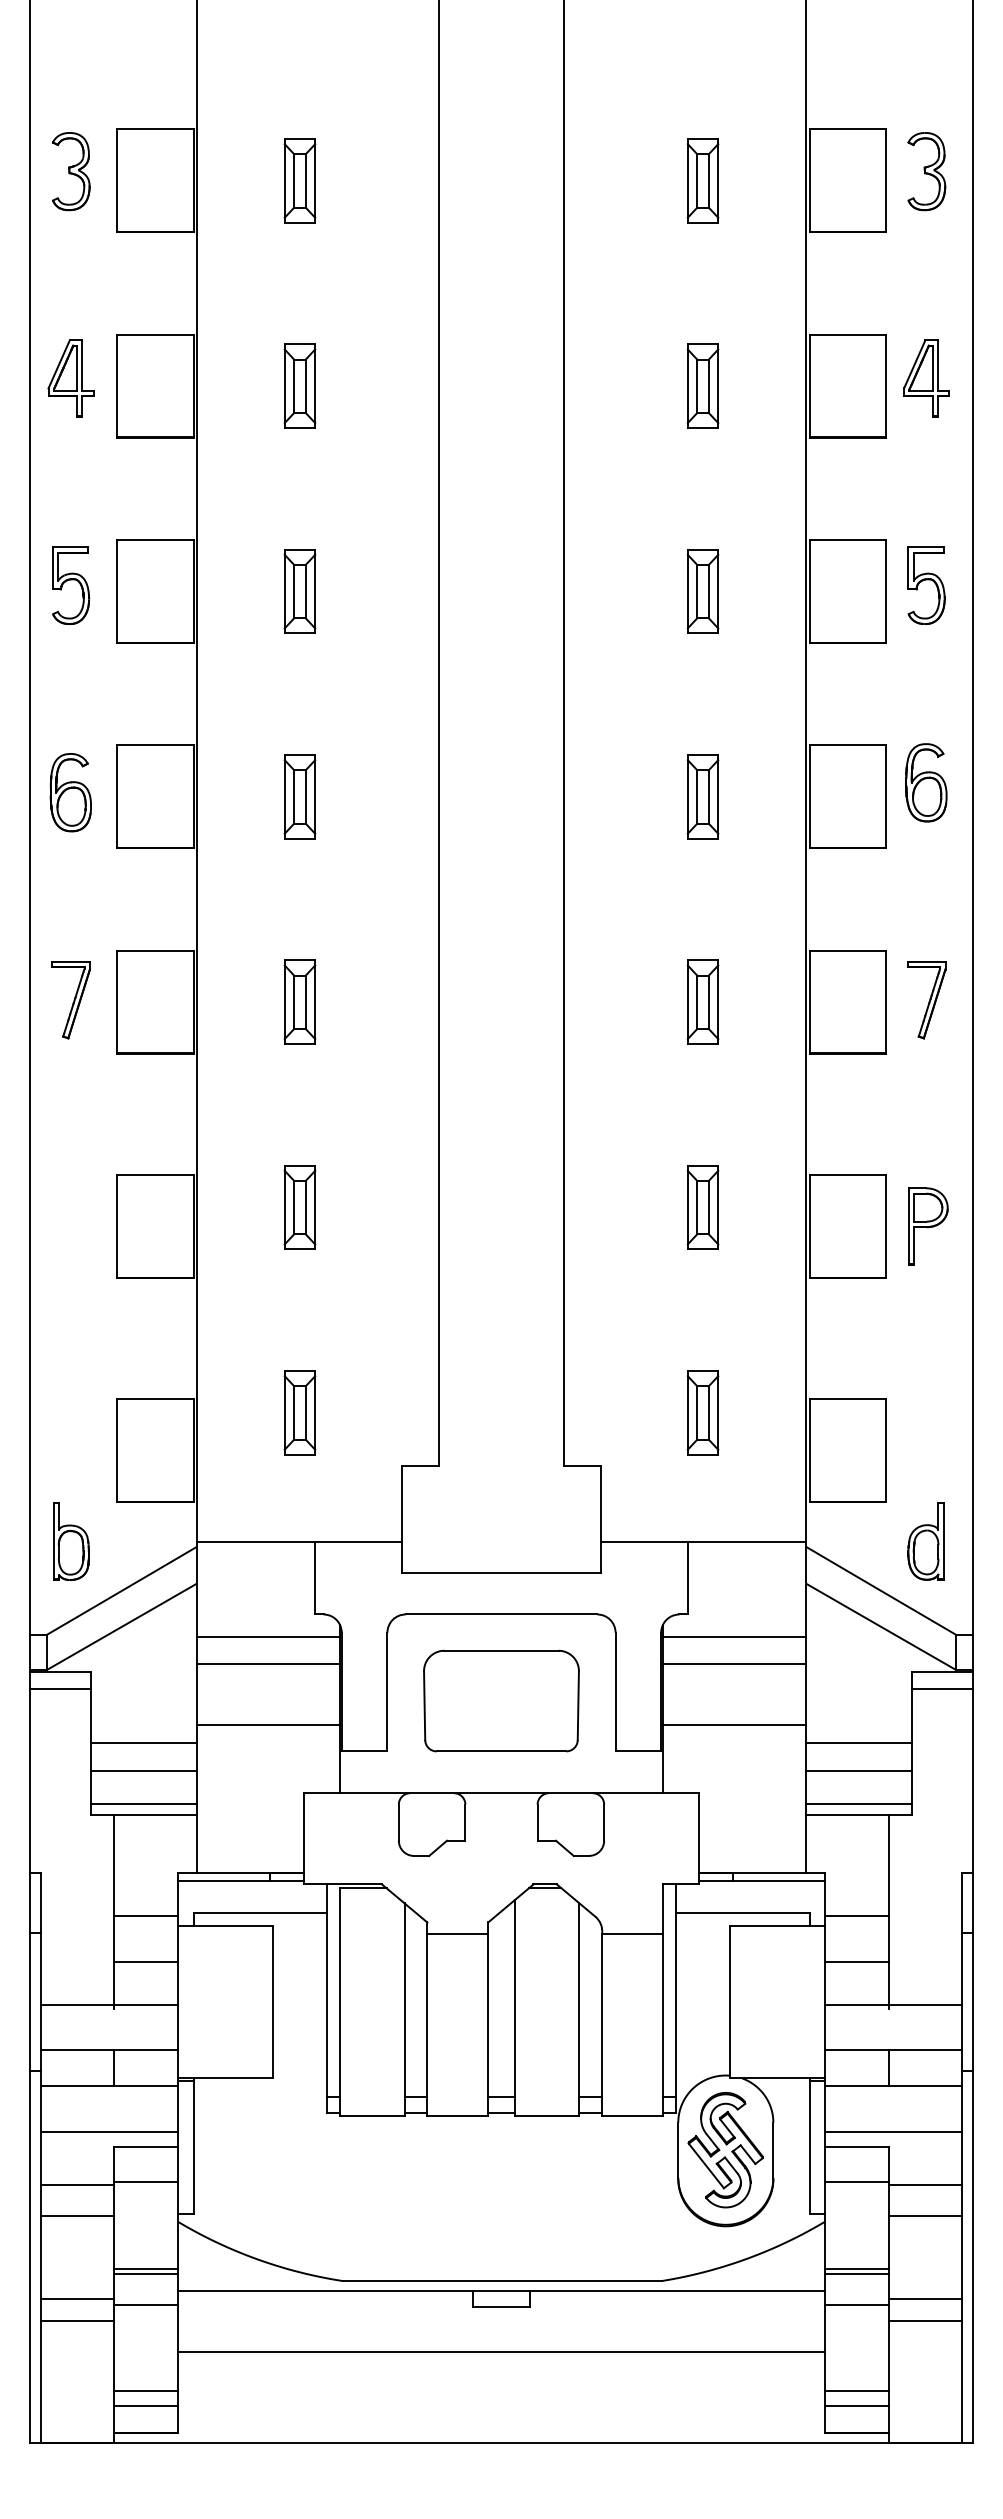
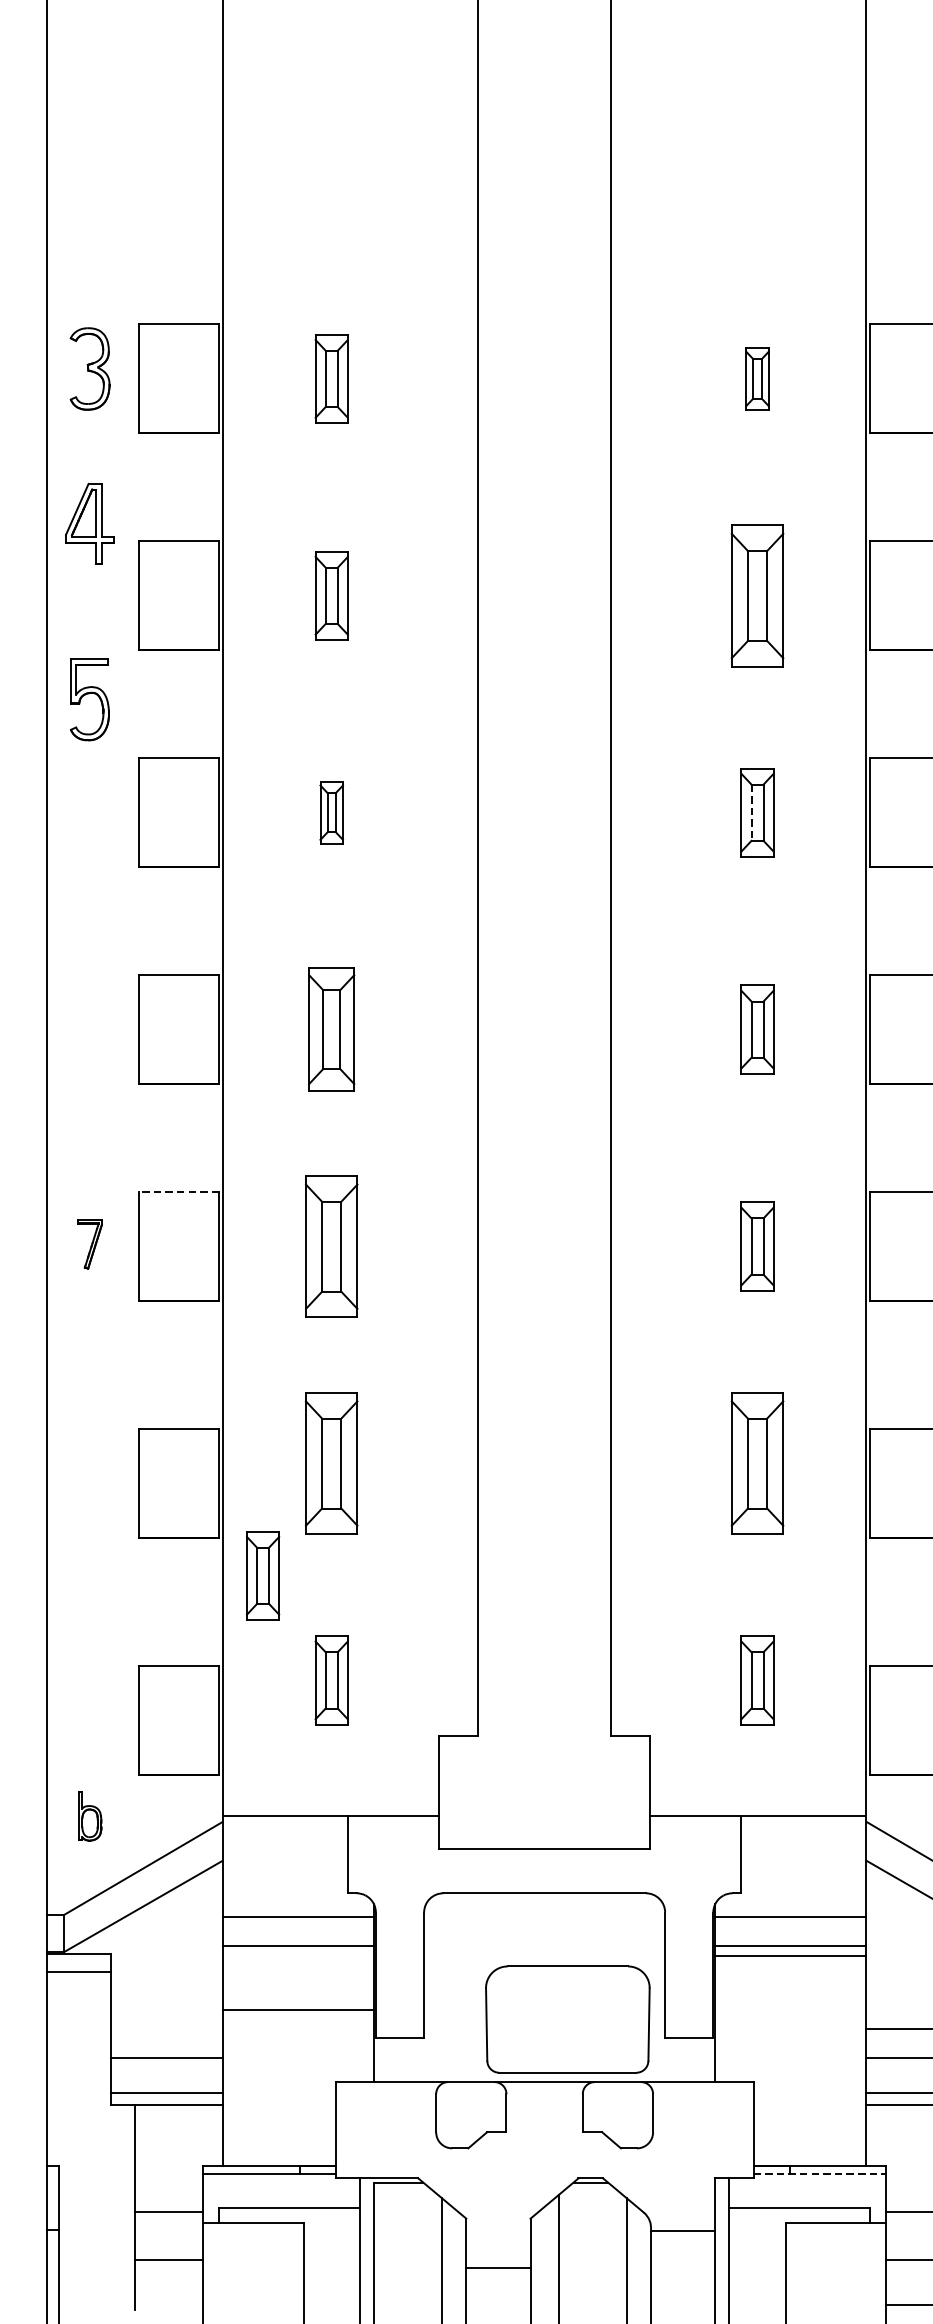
part: (702, 180) -> (756, 378), size x0.7
part: (70, 378) -> (89, 524), moved
part: (702, 385) -> (756, 594), size x1.6
part: (70, 585) -> (89, 699), moved
part: (299, 591) -> (331, 812), size x0.7
line: (697, 591) -> (751, 812), solid -> dashed
part: (70, 792) -> (89, 1024), removed
part: (299, 796) -> (331, 1029), size x1.4
line: (154, 950) -> (178, 1191), solid -> dashed
part: (70, 1000) -> (89, 1244), size x0.6
part: (299, 1001) -> (331, 1245), size x1.6
part: (299, 1207) -> (331, 1463), size x1.6
part: (702, 1207) -> (756, 1463), size x1.6
part: (234, 1313) -> (262, 1575), added
part: (71, 1541) -> (90, 1816), size x0.6
part: (501, 1700) -> (567, 2019), moved
line: (734, 1724) -> (790, 1955), moved
line: (143, 1743) -> (166, 2029), removed
line: (761, 1880) -> (819, 2174), solid -> dashed
line: (457, 1933) -> (498, 2267), moved
line: (109, 2004) -> (130, 2305), removed

